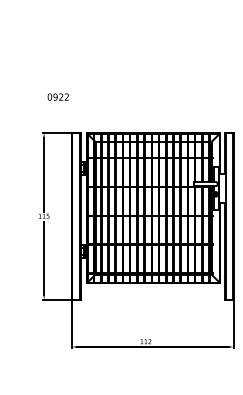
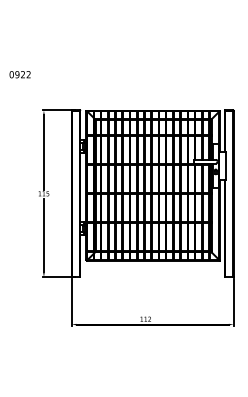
text: (57, 96) -> (19, 74), moved

